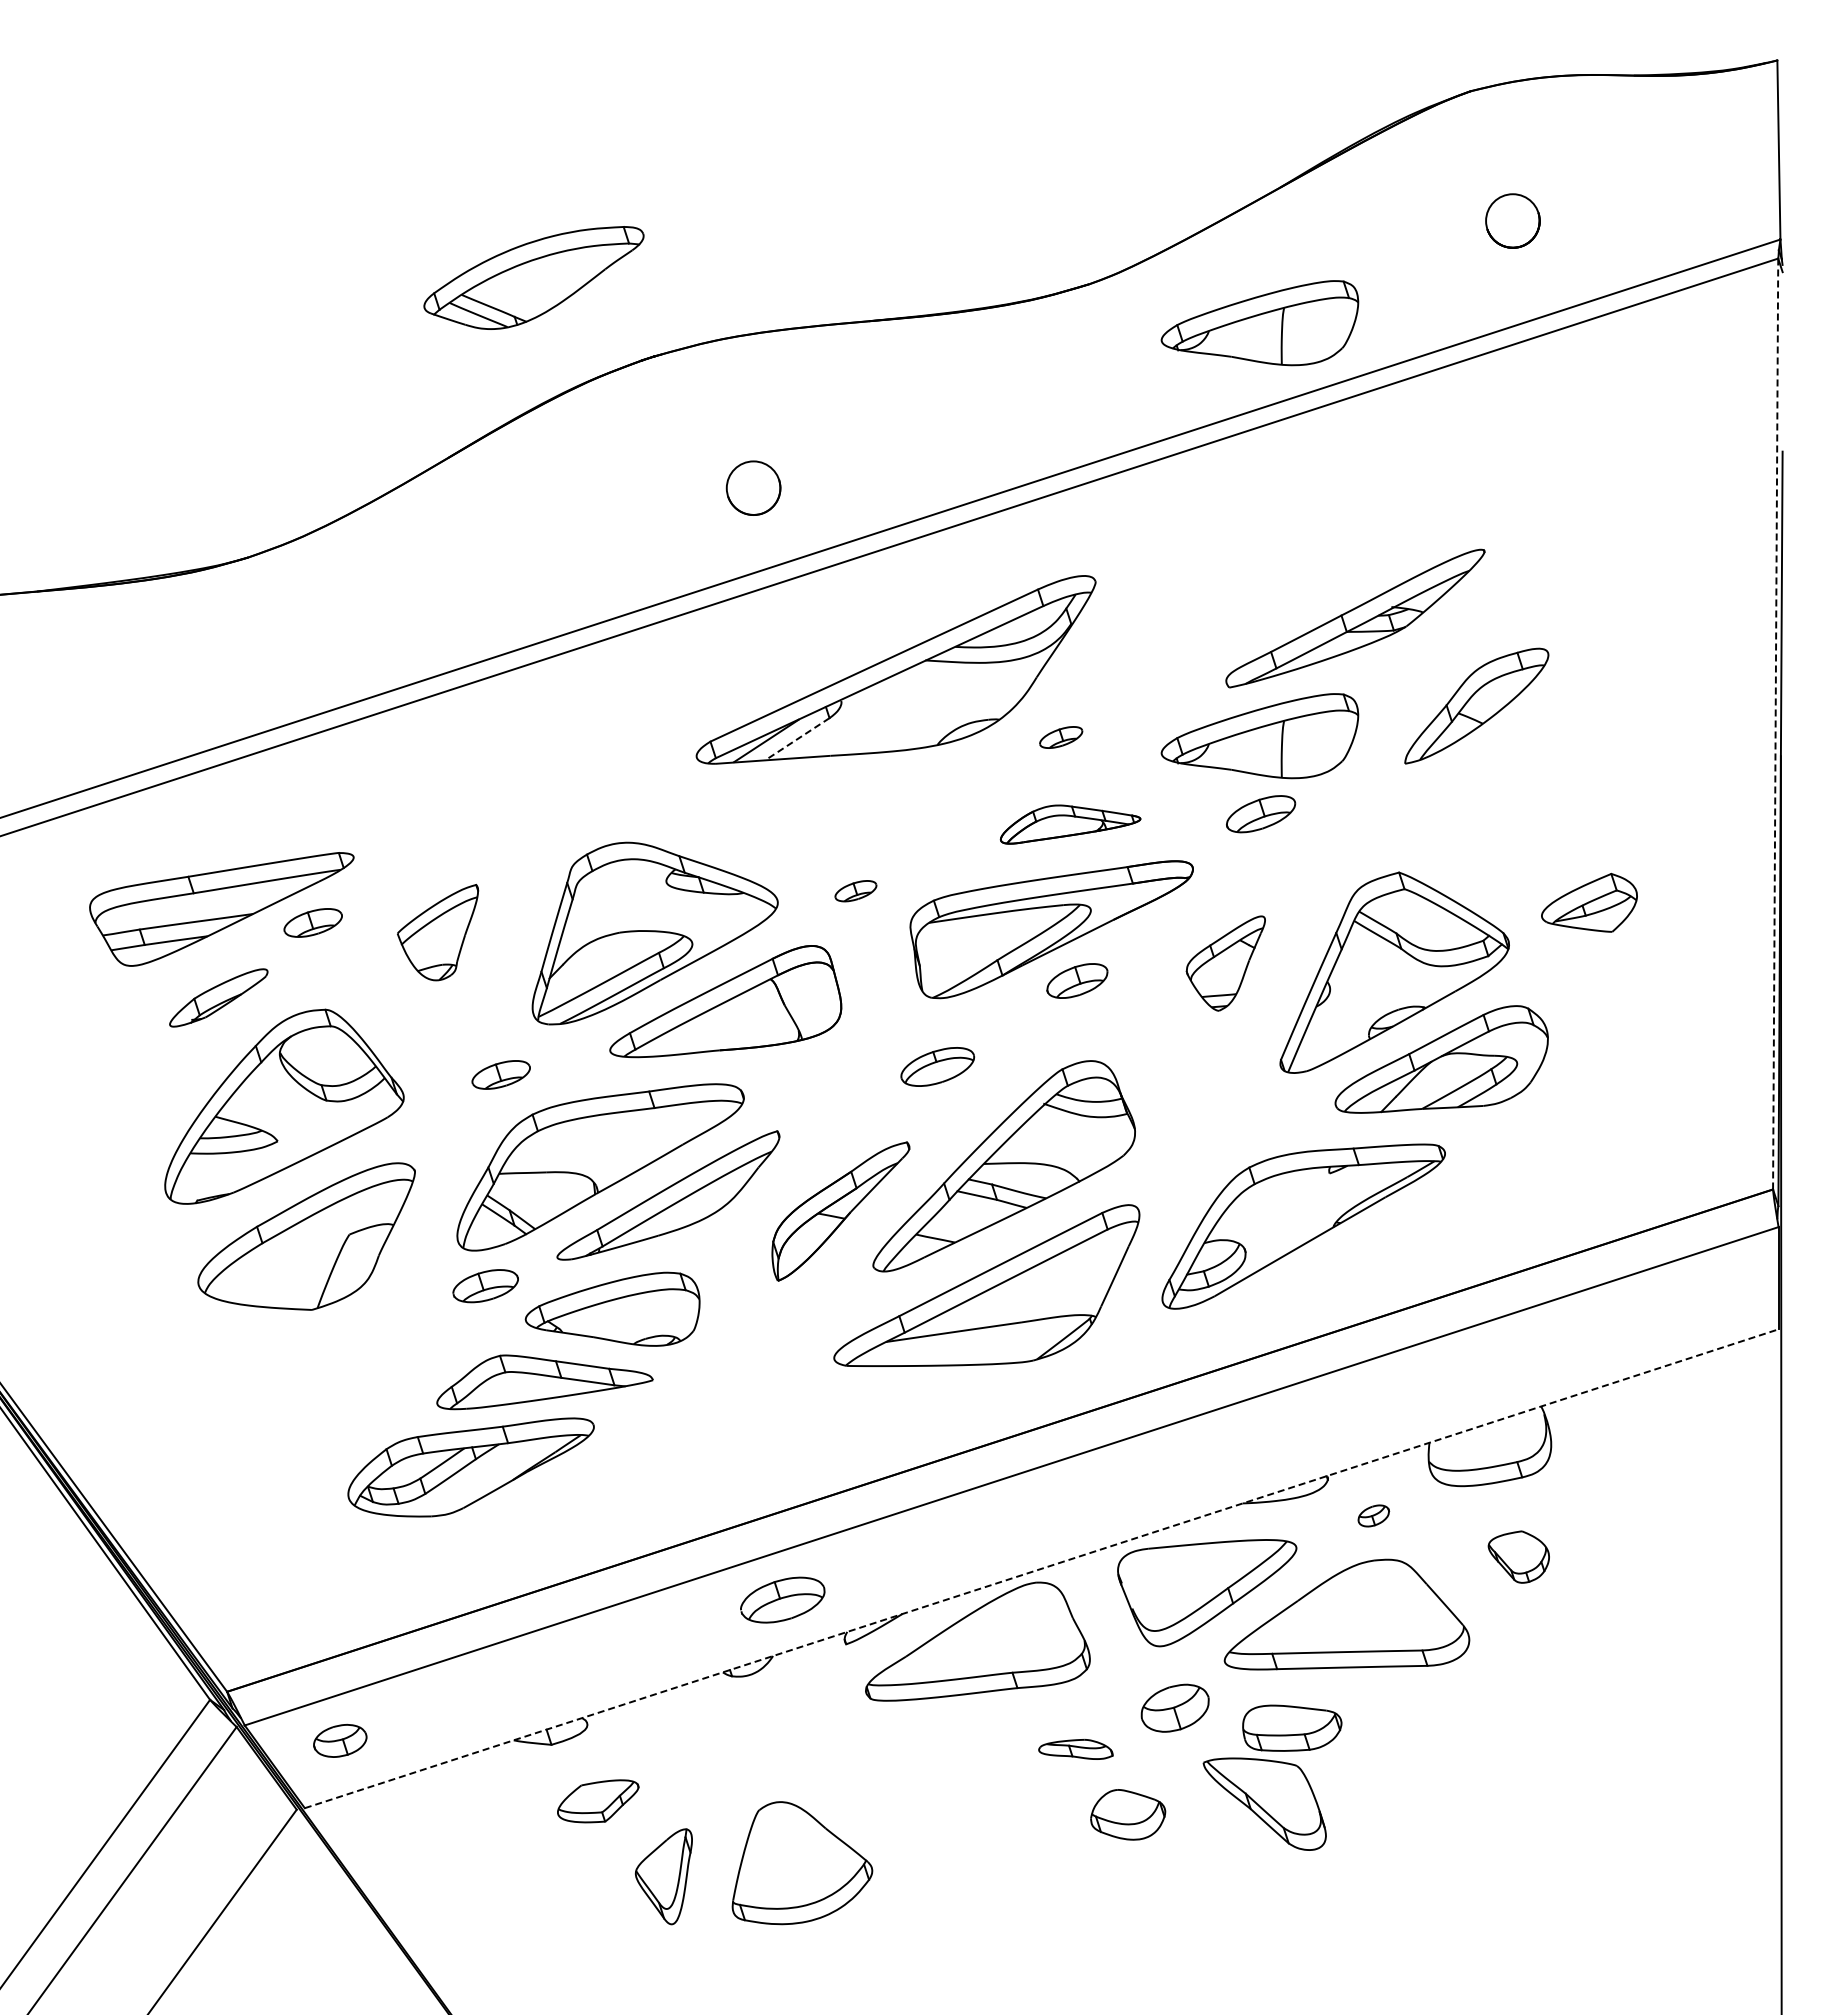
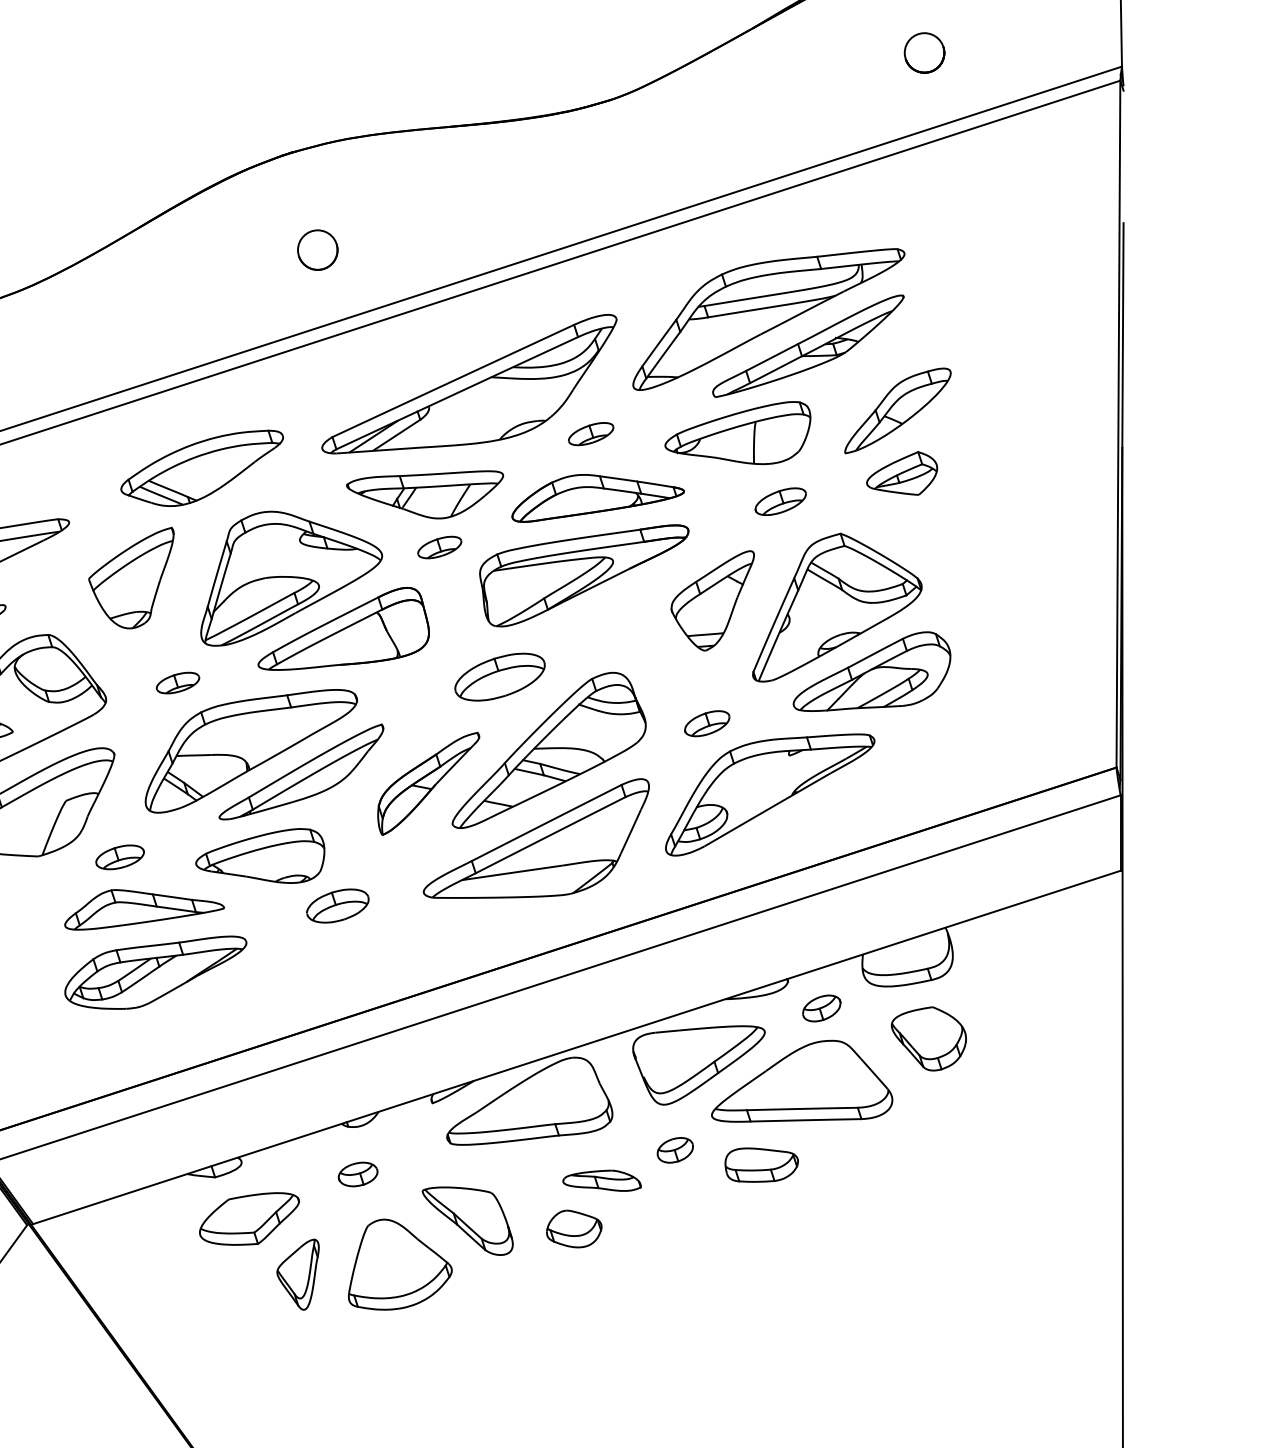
part: (533, 277) -> (201, 468), moved
part: (1259, 323) -> (737, 128), removed
part: (753, 487) -> (317, 249), moved
part: (1301, 582) -> (768, 319), added
line: (1775, 723) -> (1118, 423), dashed -> solid
part: (1061, 737) -> (591, 434), size x1.43
line: (796, 740) -> (395, 436), dashed -> solid
part: (1261, 814) -> (781, 501), moved
part: (835, 819) -> (424, 494), added
part: (1070, 824) -> (598, 498), size x1.67
part: (855, 890) -> (439, 546), size x1.43
part: (1589, 902) -> (902, 473), moved
part: (312, 922) -> (38, 570), removed
part: (437, 932) -> (131, 577), size x1.43
part: (1225, 963) -> (712, 600), size x1.43
part: (1077, 980) -> (707, 723), moved
part: (937, 1066) -> (499, 676), size x1.67
part: (485, 1286) -> (119, 857), moved
part: (544, 1382) -> (144, 910), moved
part: (1373, 1515) -> (821, 1008), size x1.67
part: (1518, 1556) -> (928, 1038), size x1.67
line: (1041, 1568) -> (576, 1047), dashed -> solid
part: (782, 1599) -> (337, 905), moved
part: (1174, 1707) -> (674, 1149), size x0.71
part: (340, 1740) -> (358, 1174), moved
part: (1075, 1749) -> (601, 1180), size x1.43
part: (598, 1801) -> (249, 1219), size x1.67
part: (1264, 1803) -> (467, 1220), moved
part: (1128, 1814) -> (574, 1228), moved

